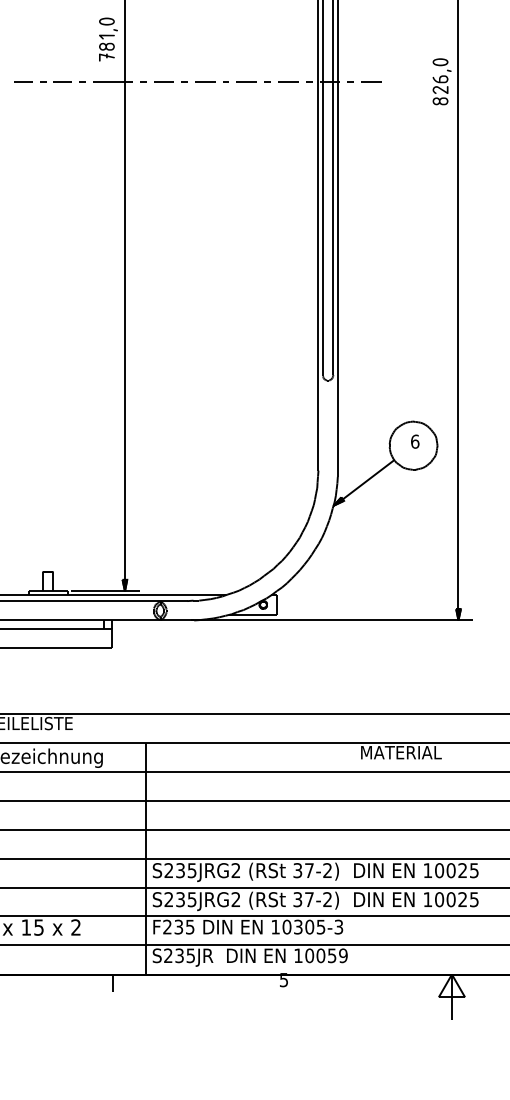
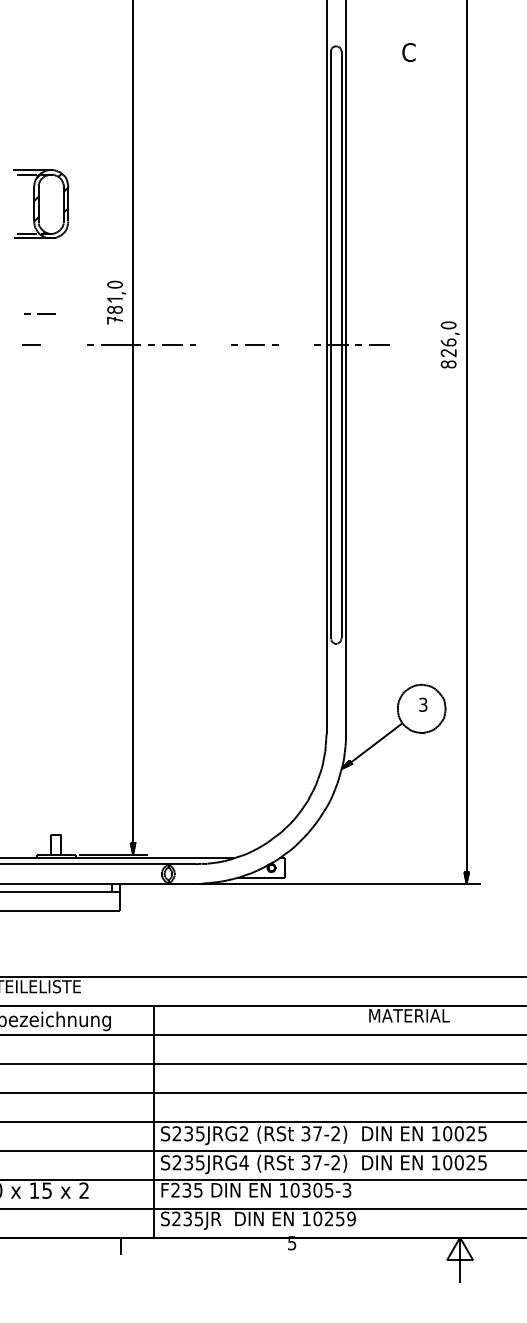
line: (55, 81) -> (39, 313), moved
line: (205, 81) -> (213, 344), removed
line: (288, 81) -> (296, 344), removed
text: (415, 441) -> (423, 704), 6 -> 3
text: (235, 899) -> (243, 1162), S235JRG2 -> S235JRG4
text: (320, 955) -> (328, 1218), 10059 -> 10259

